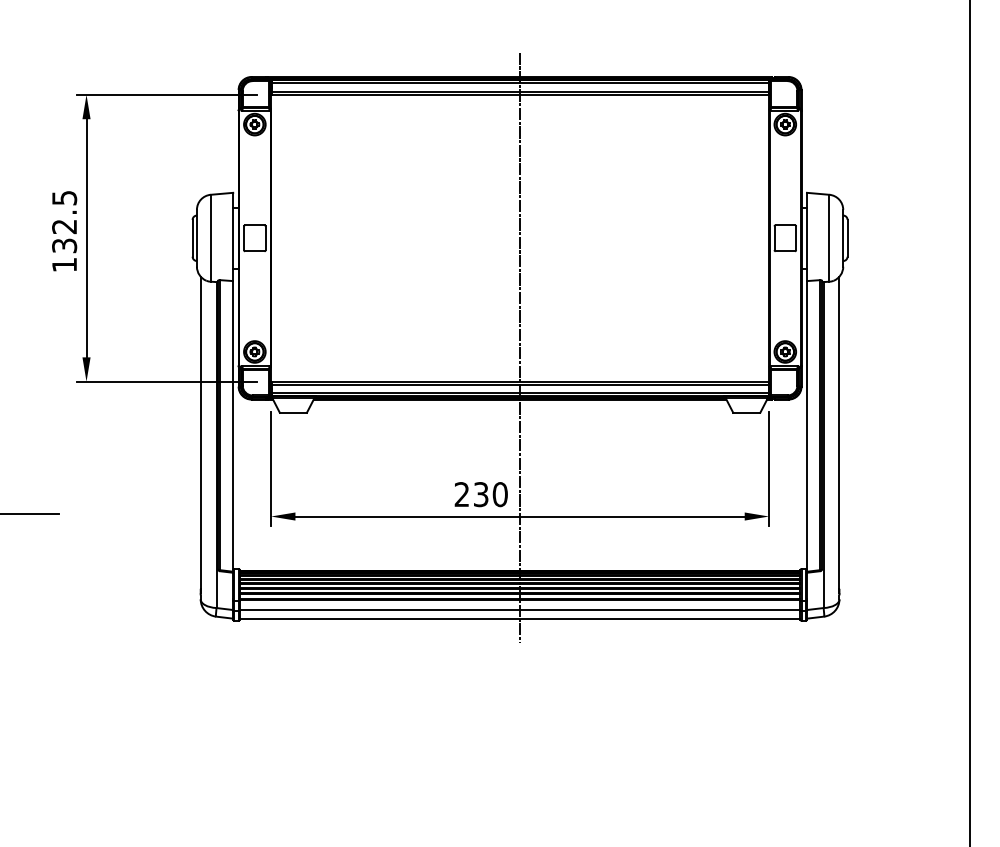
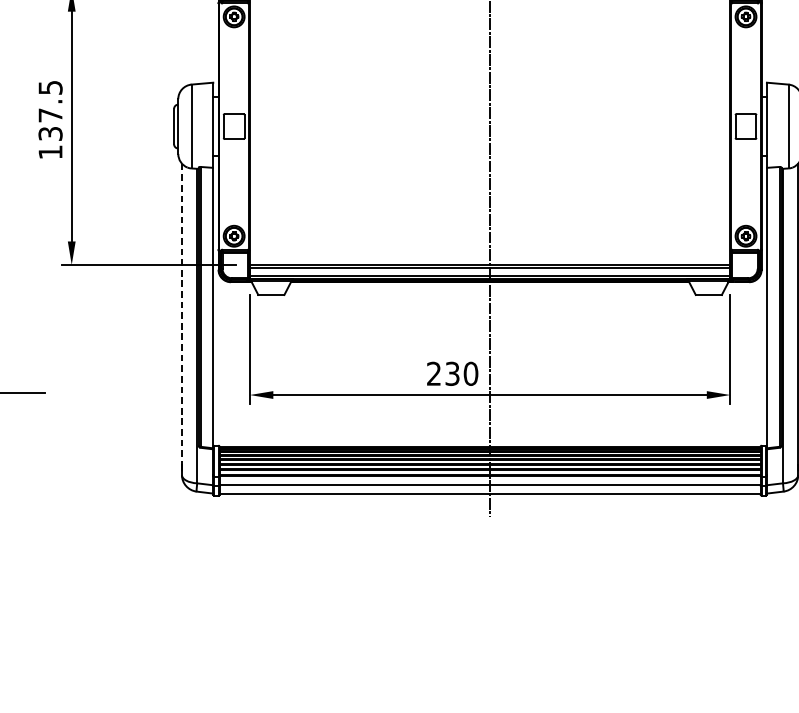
text: (64, 226) -> (50, 115), 132.5 -> 137.5
line: (200, 433) -> (181, 314), solid -> dashed

